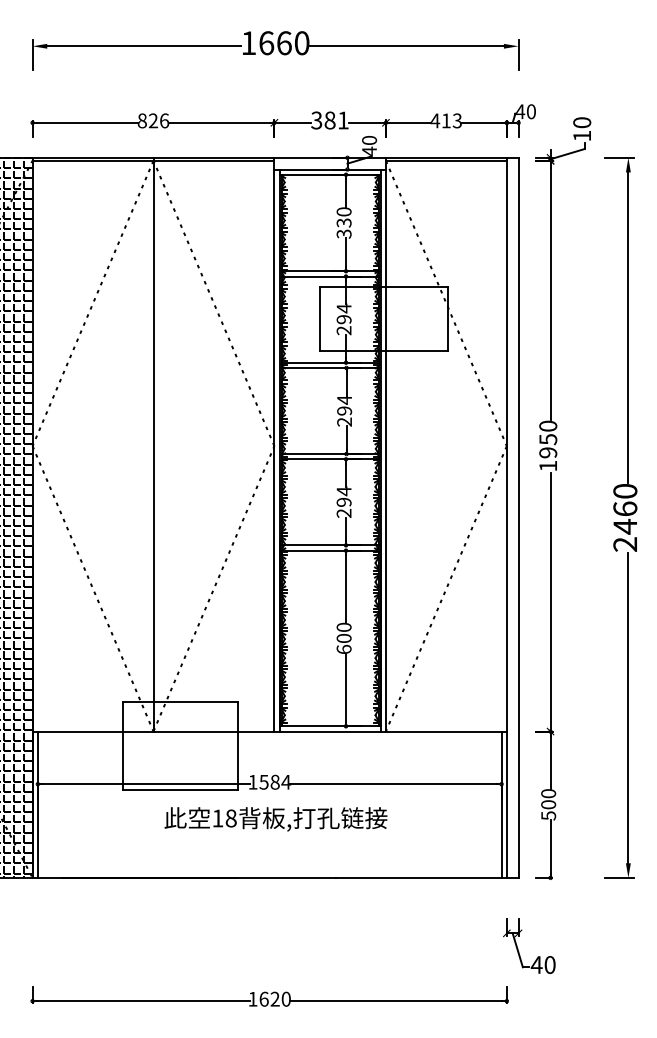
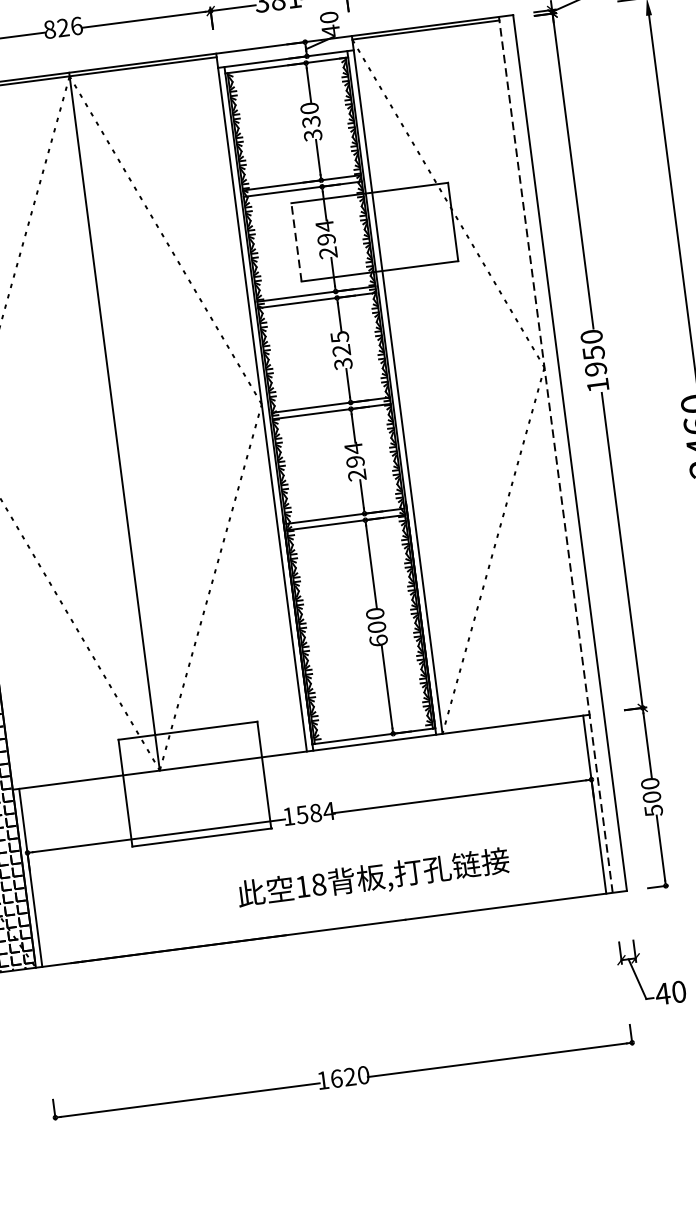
line: (319, 318) -> (296, 241), solid -> dashed
text: (344, 410) -> (341, 349), 294 -> 325
line: (506, 517) -> (555, 454), solid -> dashed
text: (275, 819) -> (373, 878), moved

